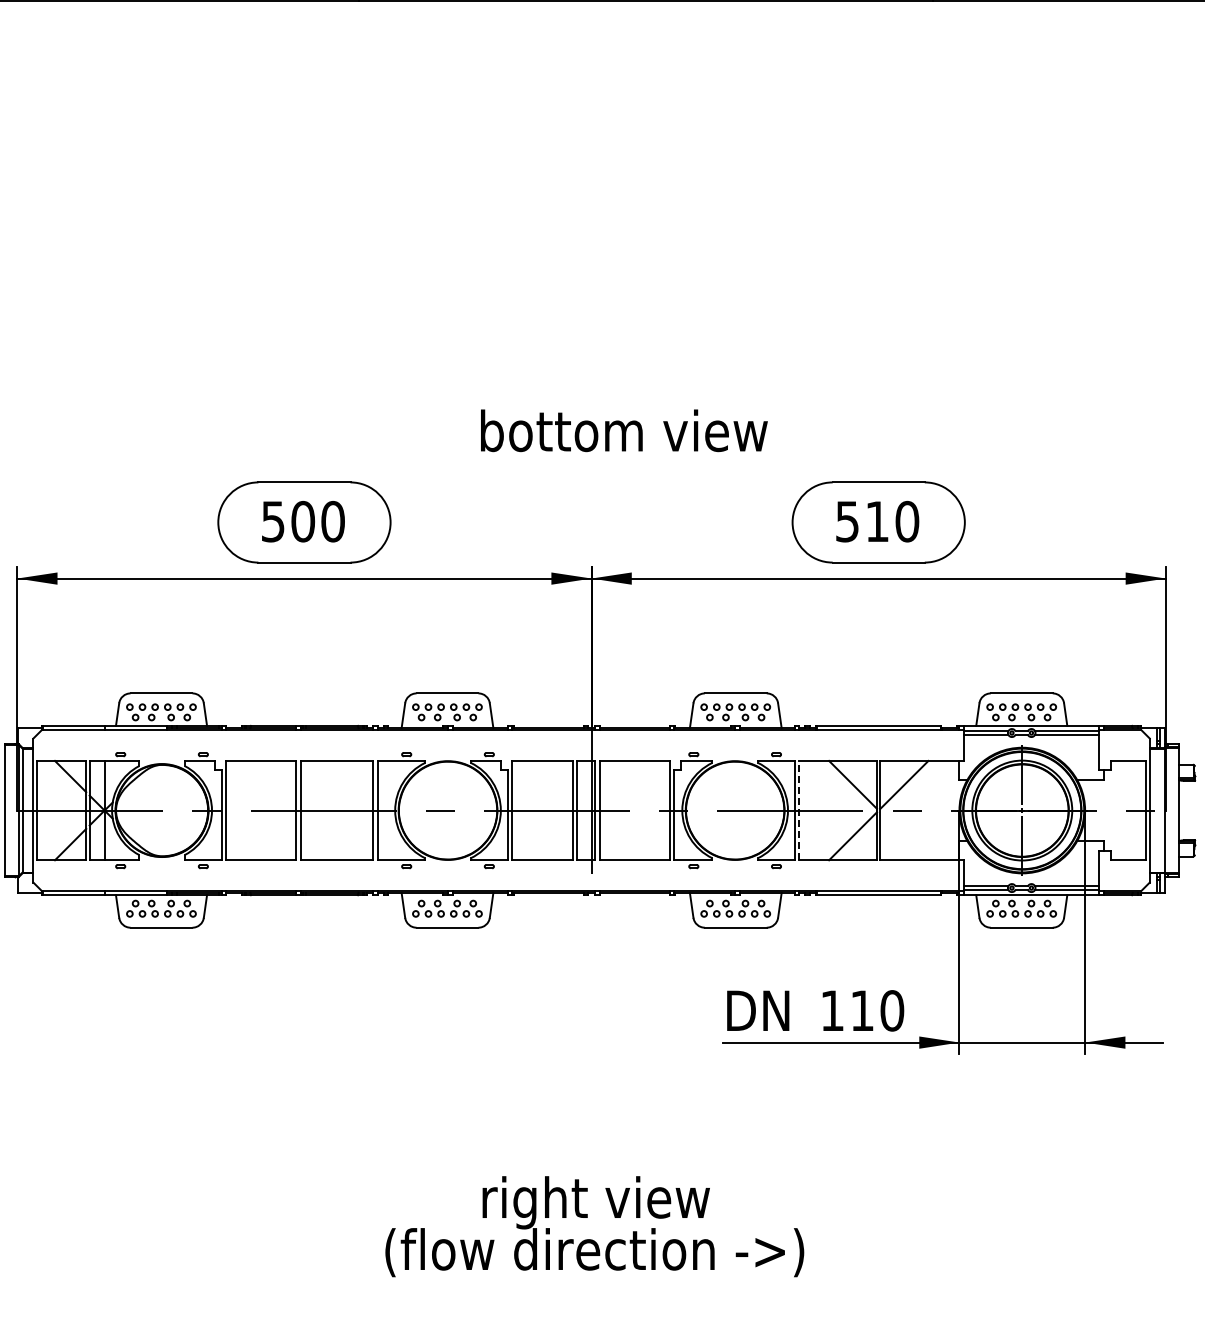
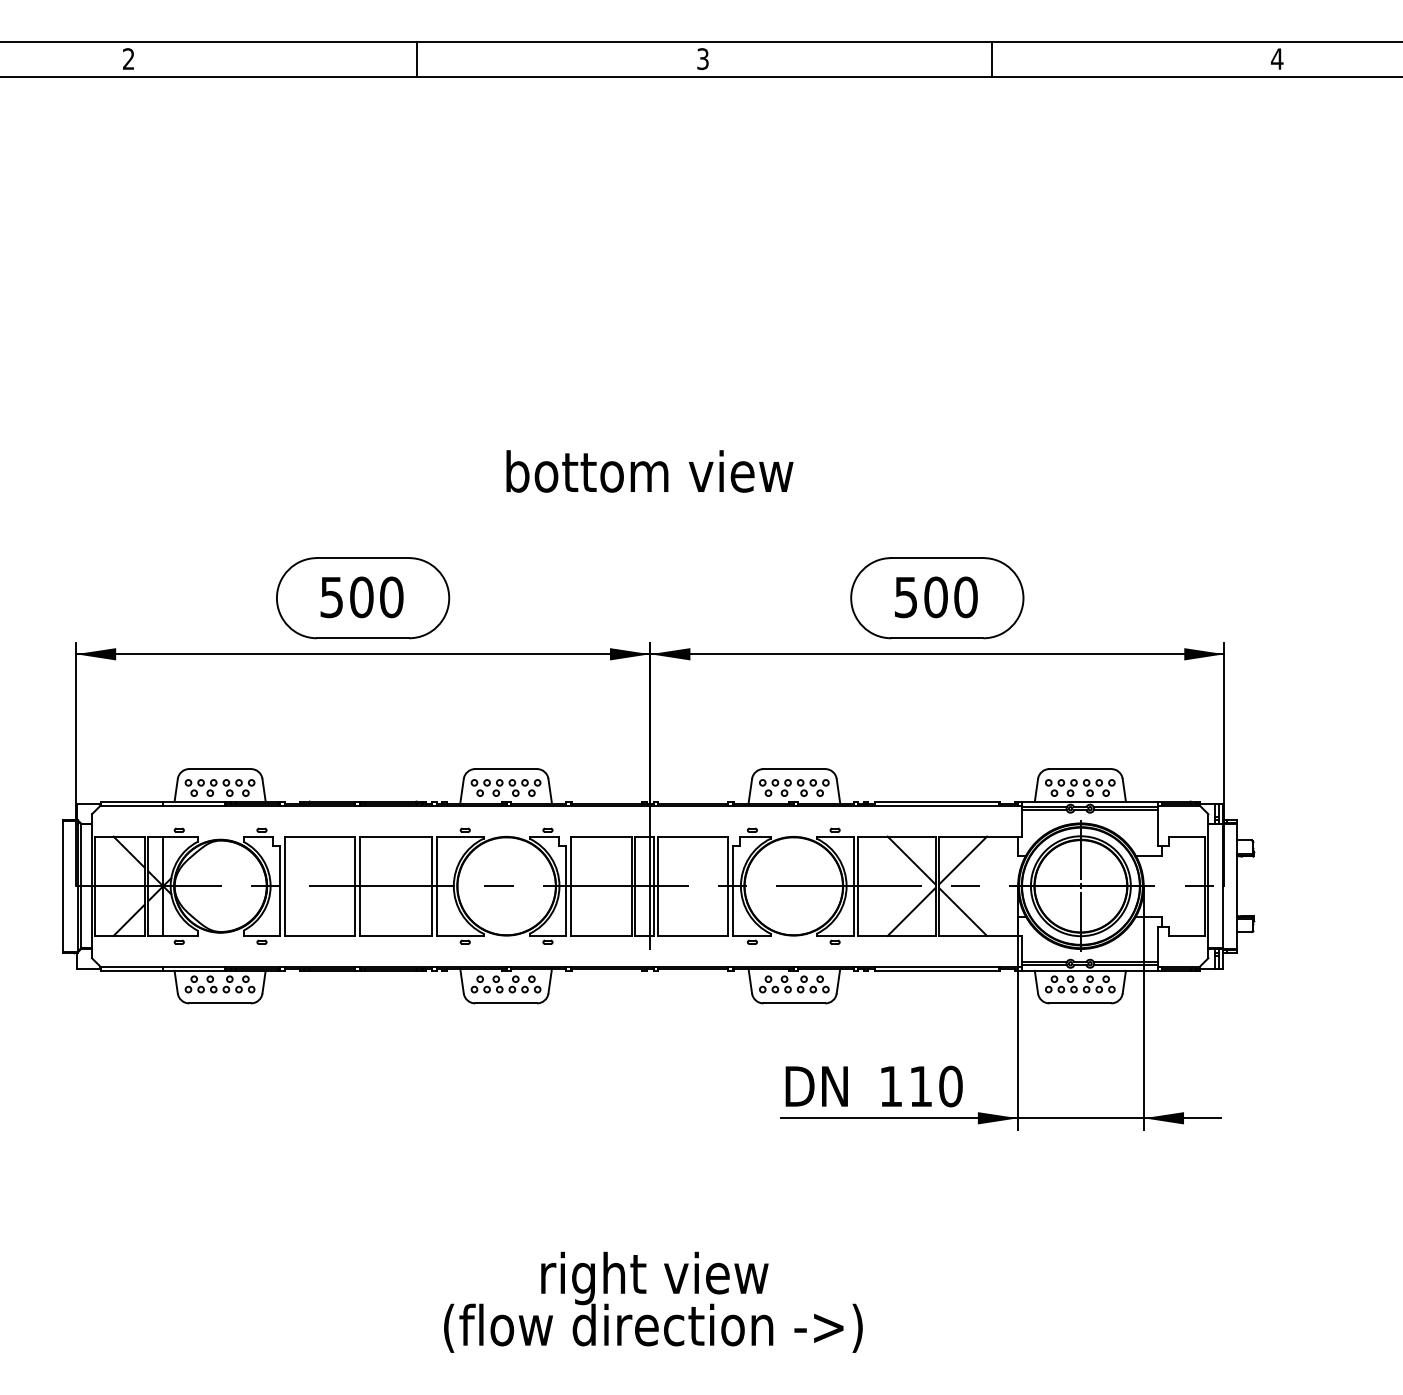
text: (623, 430) -> (649, 471), moved
text: (876, 521) -> (935, 597), 510 -> 500
line: (799, 810) -> (858, 886), dashed -> solid
line: (904, 835) -> (963, 911), added

